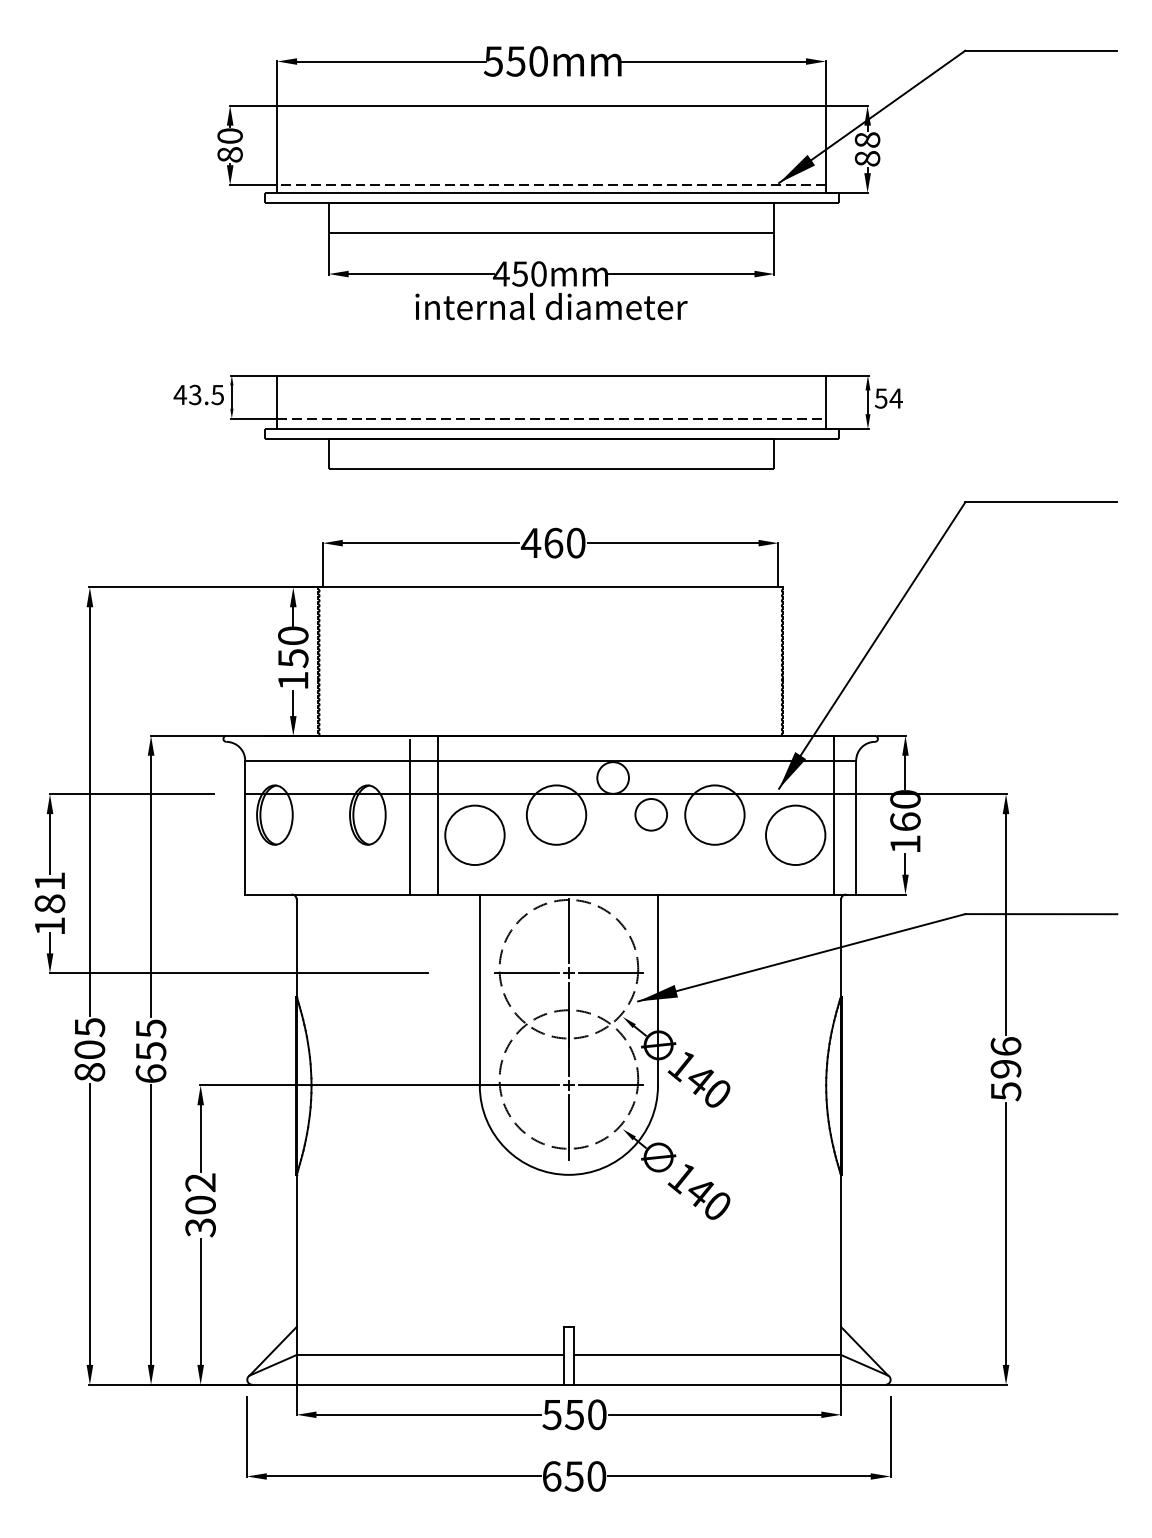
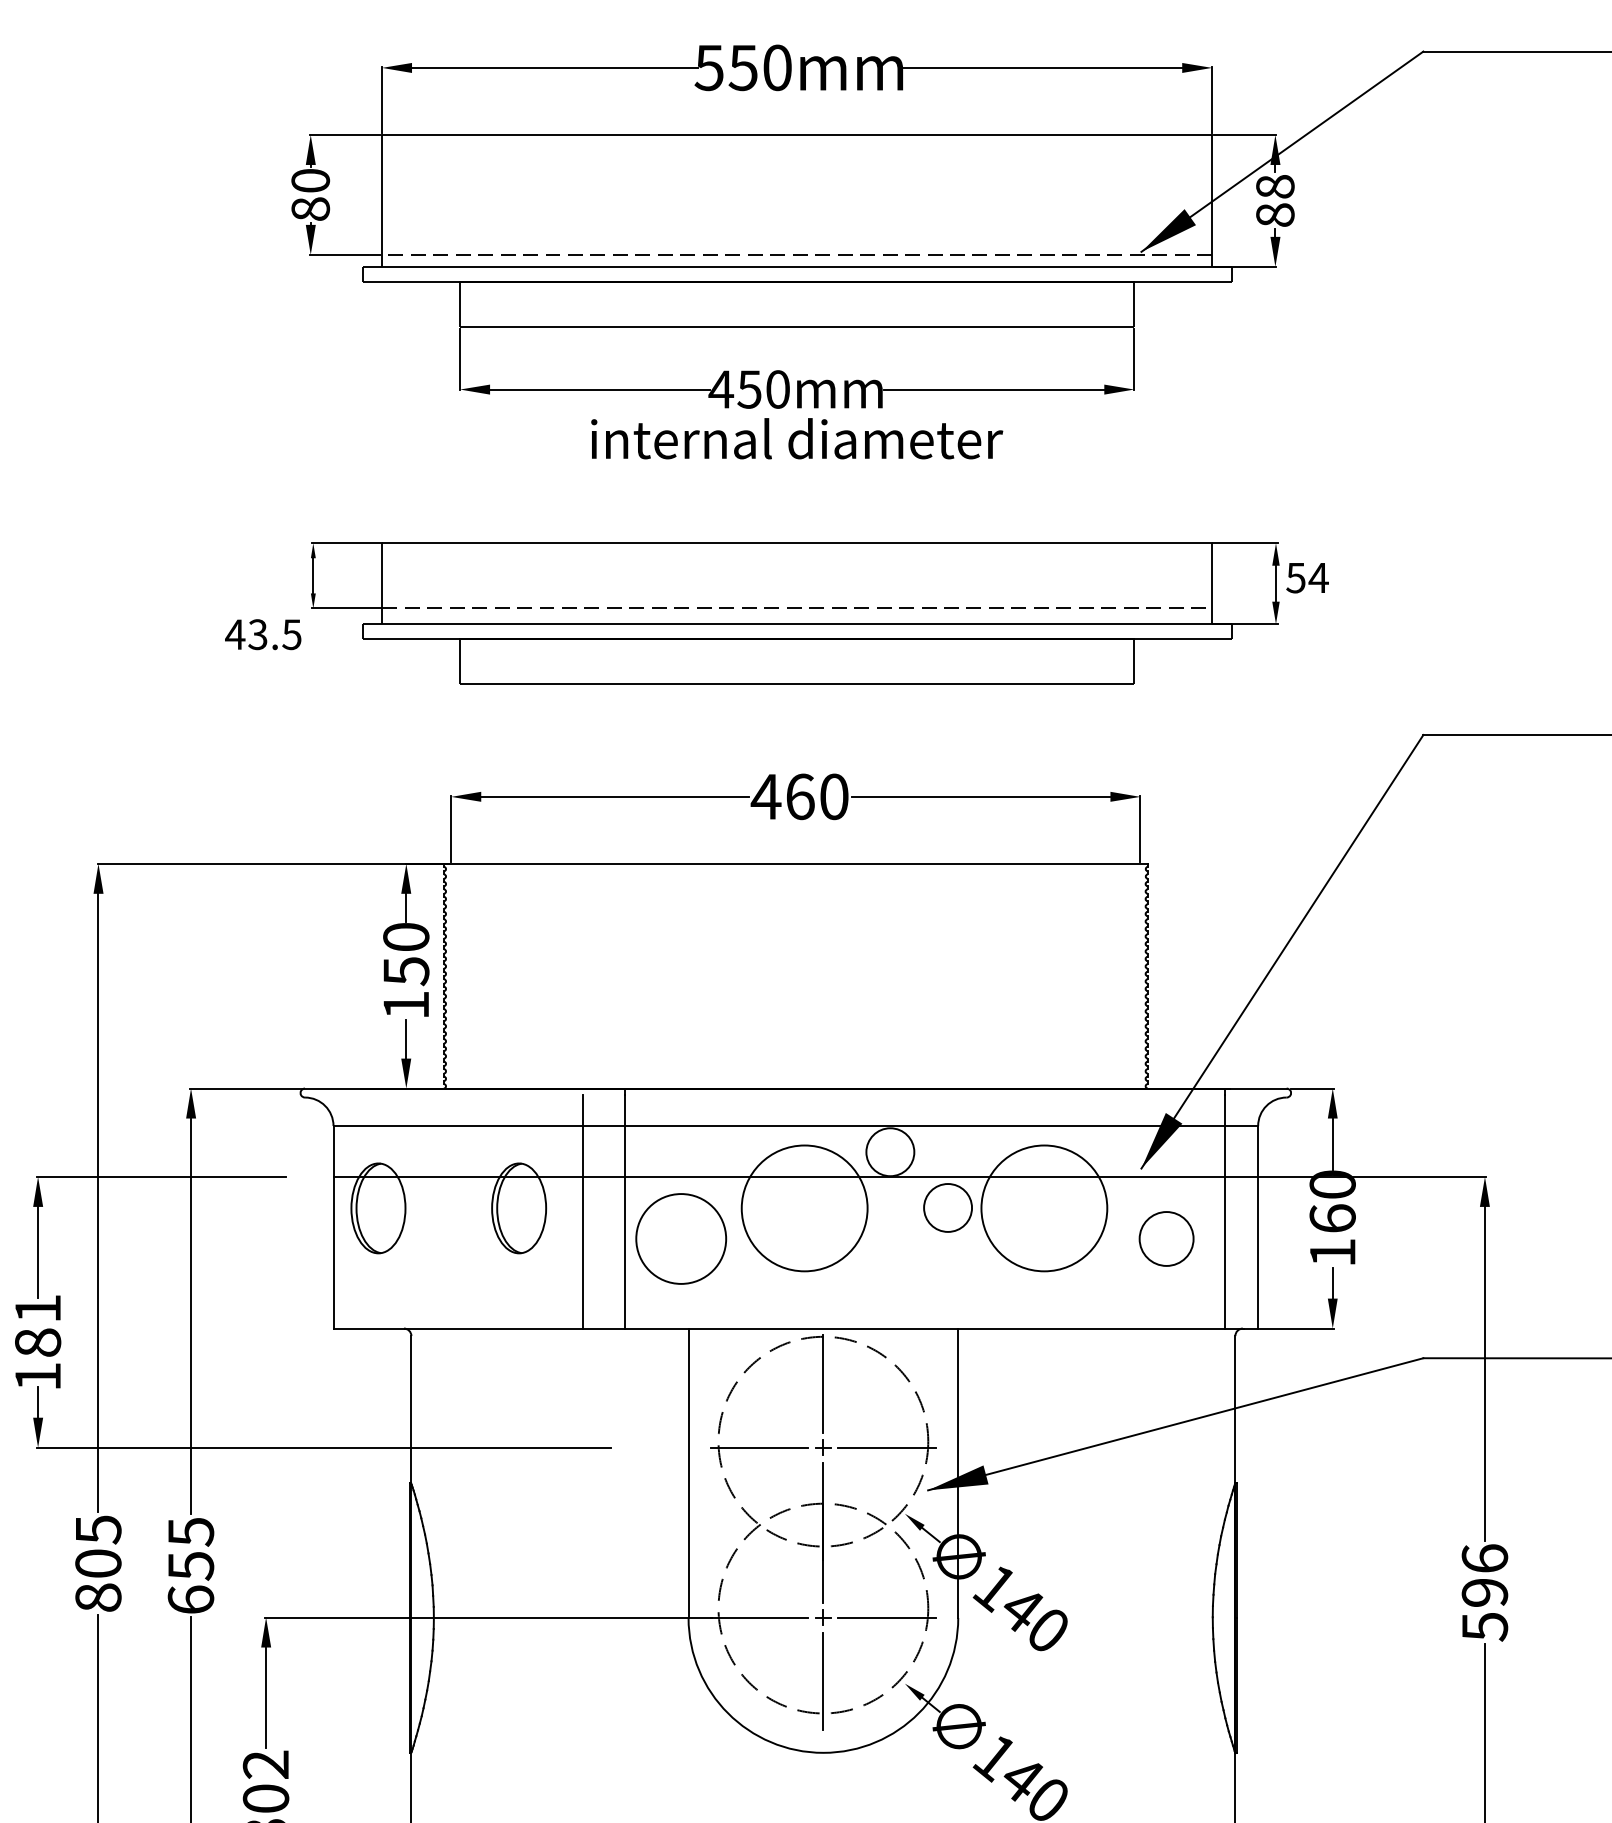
text: (198, 394) -> (262, 633), moved
circle: (556, 814) -> (804, 1207), size x1.4
circle: (714, 814) -> (1043, 1207), size x1.4
circle: (795, 835) -> (1166, 1239), size x0.6

